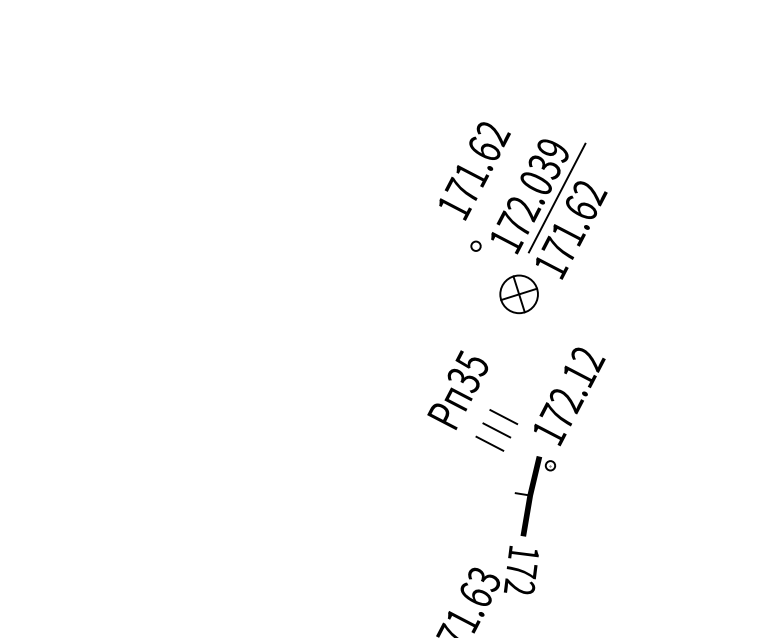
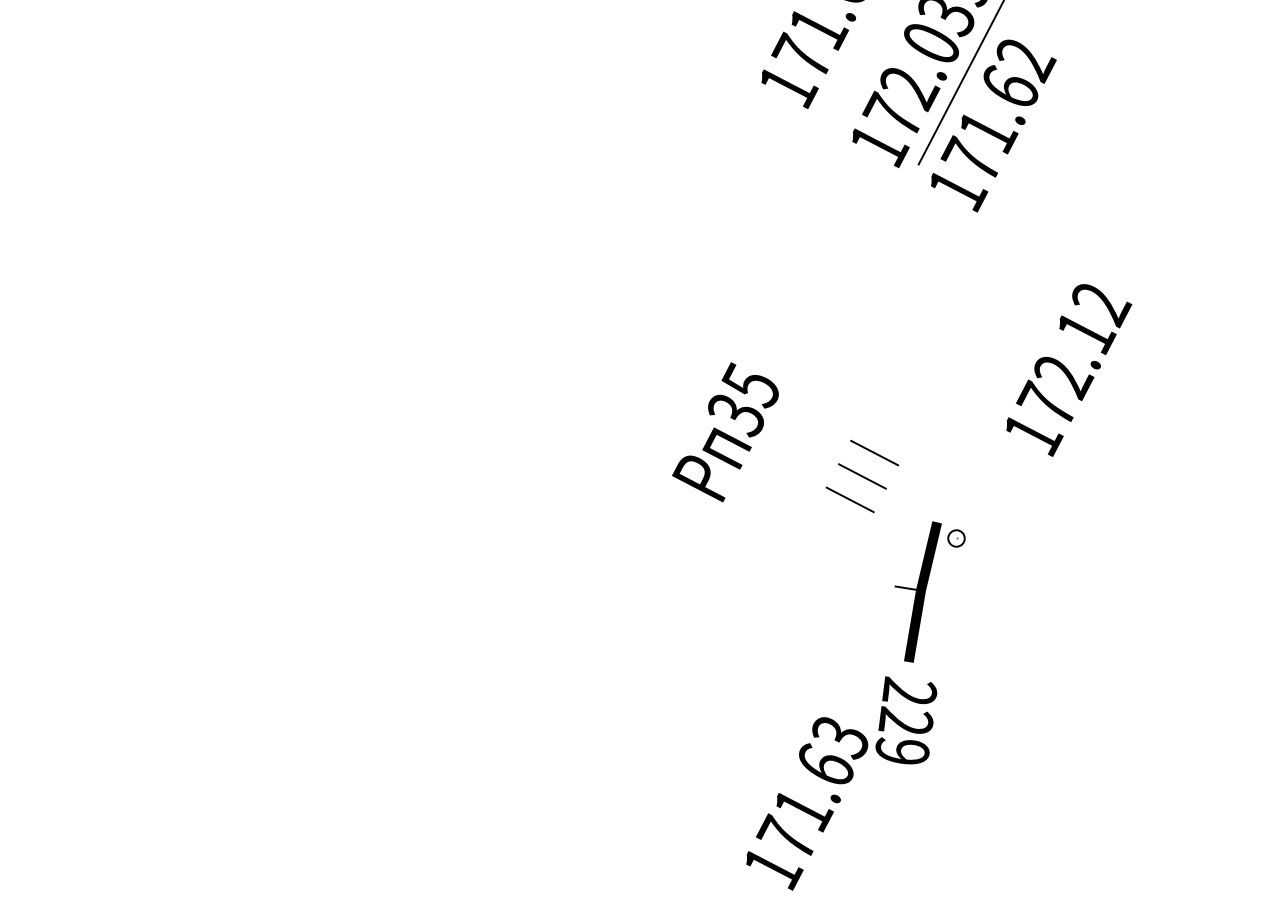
circle: (475, 245) -> (825, 152), removed
part: (518, 294) -> (900, 238), removed
text: (457, 389) -> (725, 431), moved
text: (569, 396) -> (1068, 369), moved
text: (521, 569) -> (905, 720), 172 -> 229

